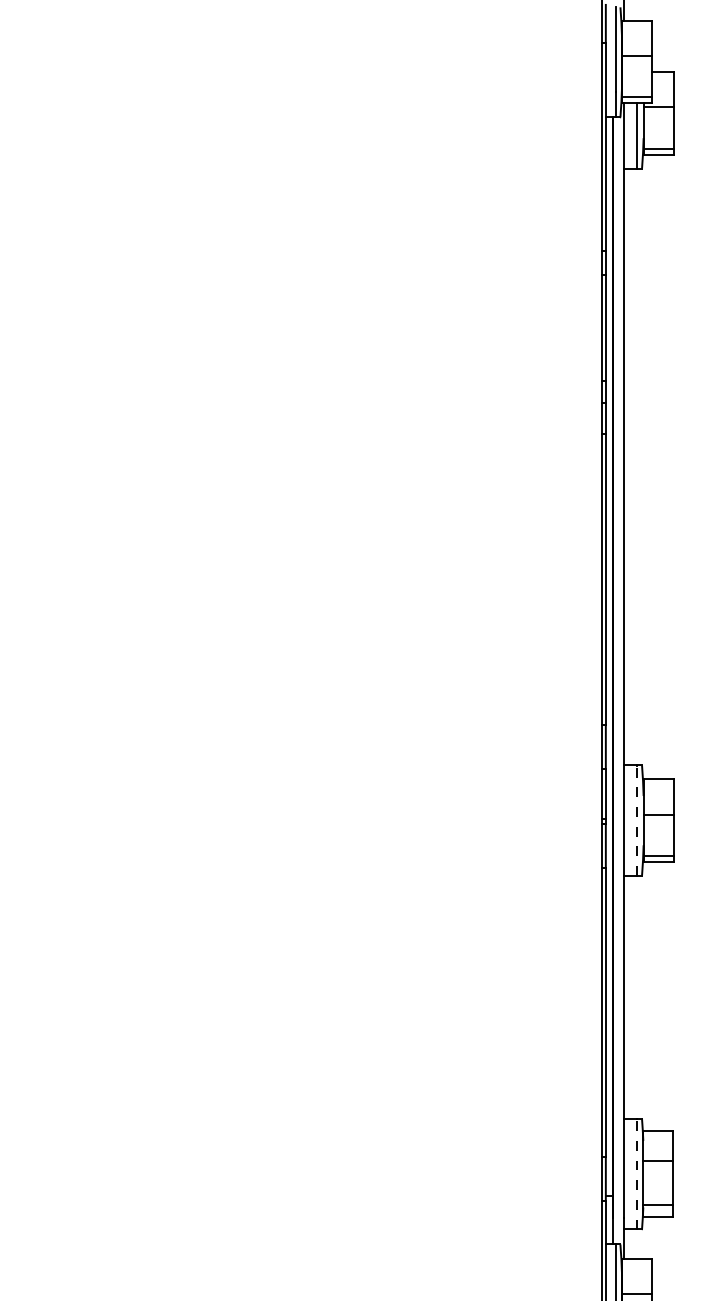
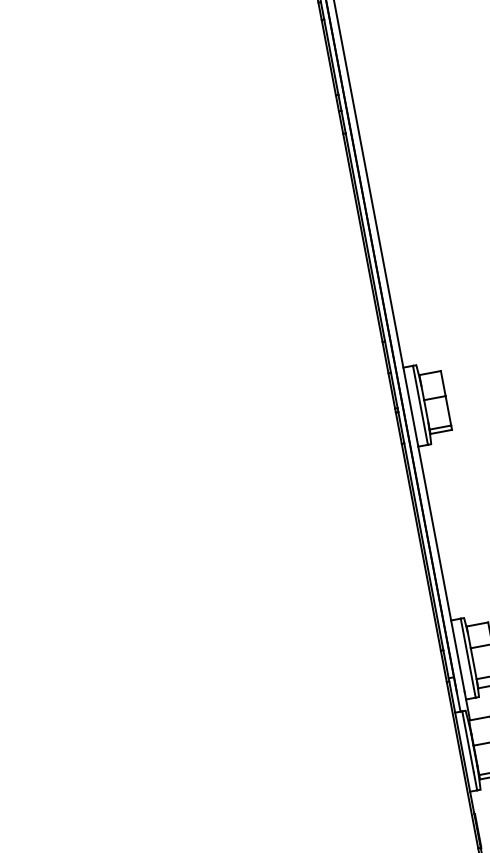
line: (637, 820) -> (420, 405), dashed -> solid
line: (637, 1173) -> (468, 657), dashed -> solid

